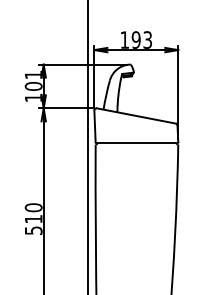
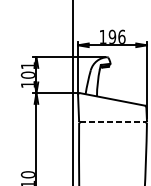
text: (147, 39) -> (121, 36), 193 -> 196
line: (137, 143) -> (113, 122), solid -> dashed

